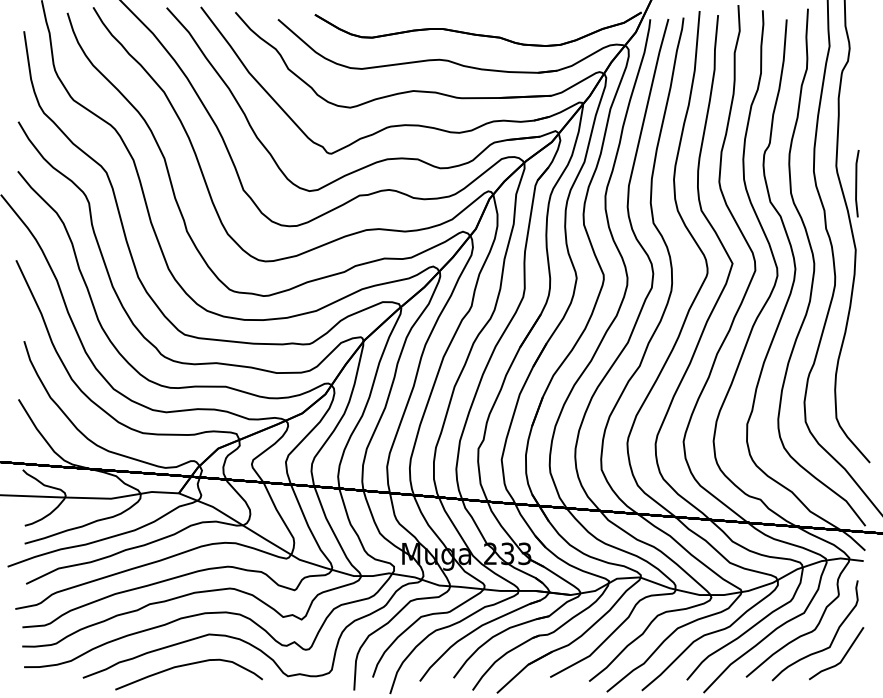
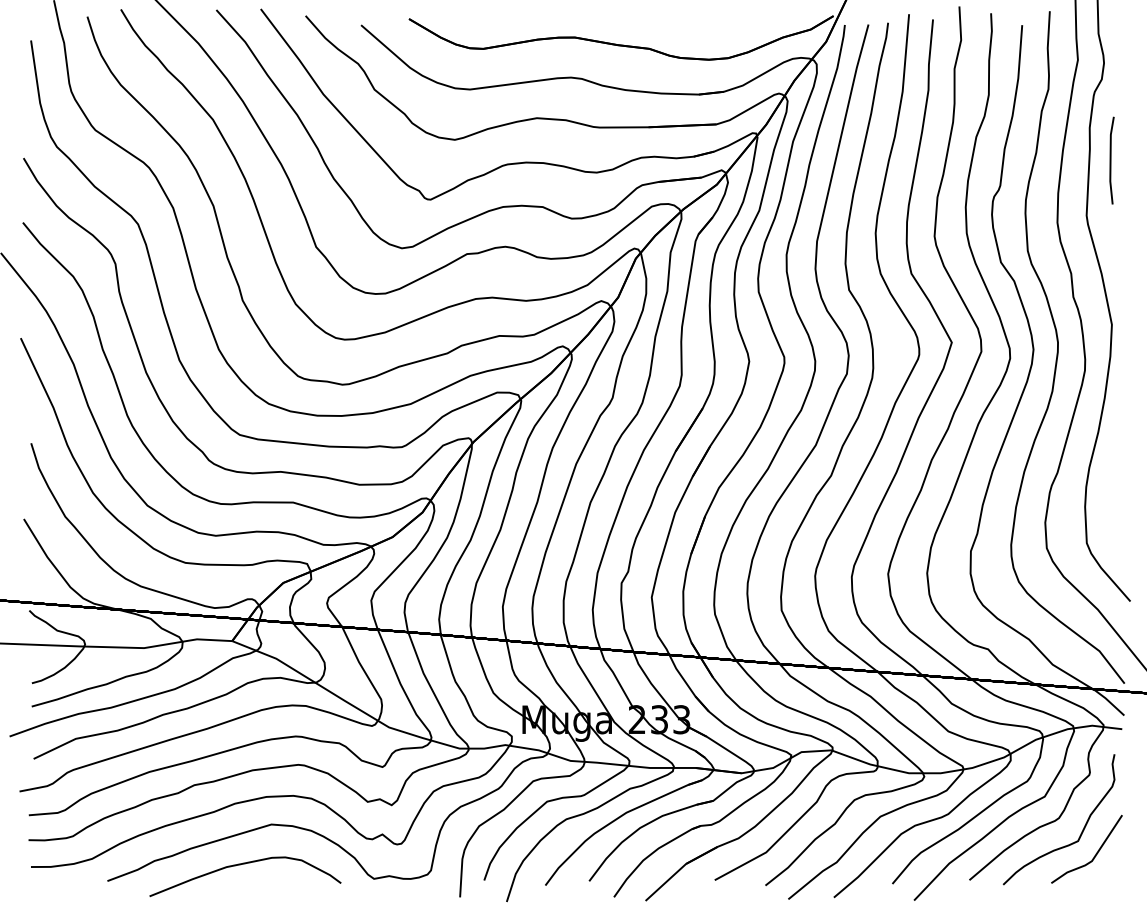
part: (856, 183) -> (1111, 160), moved

